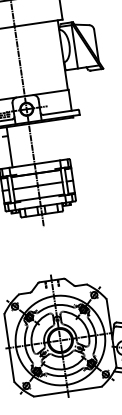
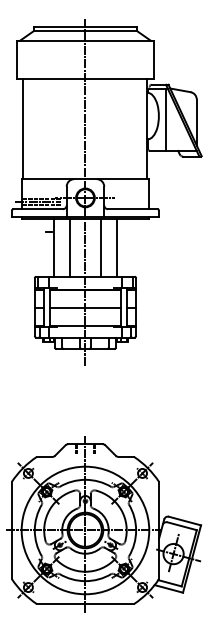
line: (54, 140) -> (117, 247), added
line: (42, 142) -> (101, 247), added
line: (20, 145) -> (69, 247), added

